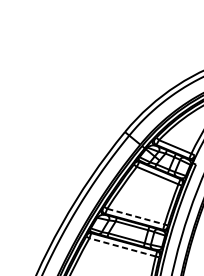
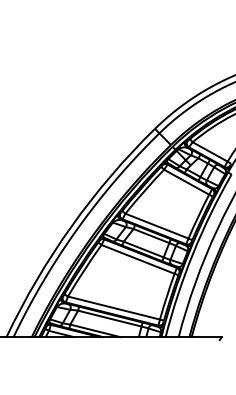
line: (135, 217) -> (156, 226), dashed -> solid
line: (122, 247) -> (137, 259), dashed -> solid

